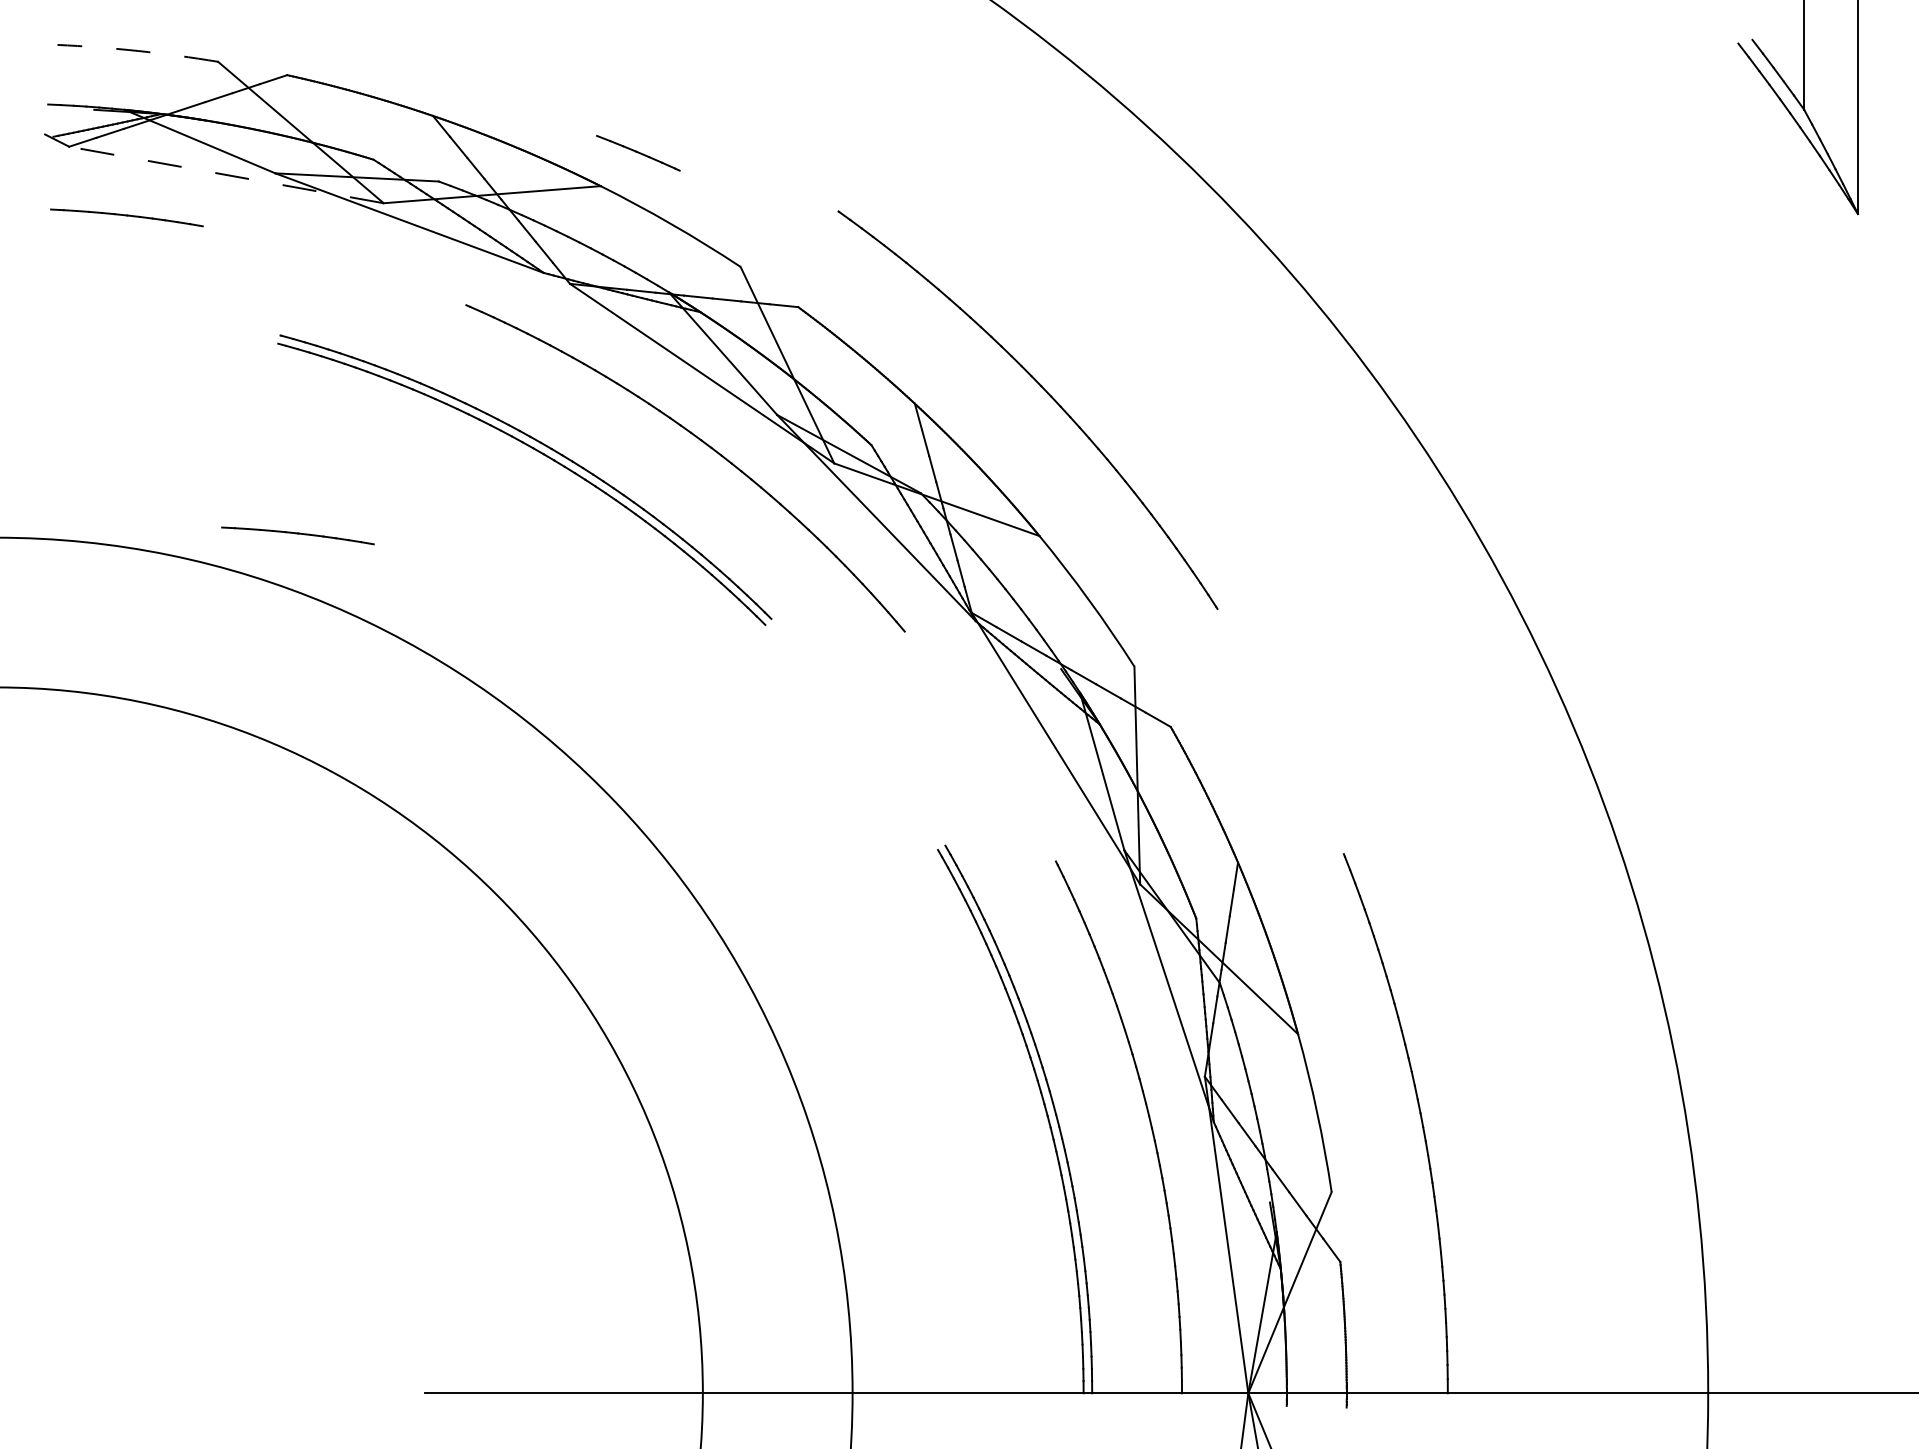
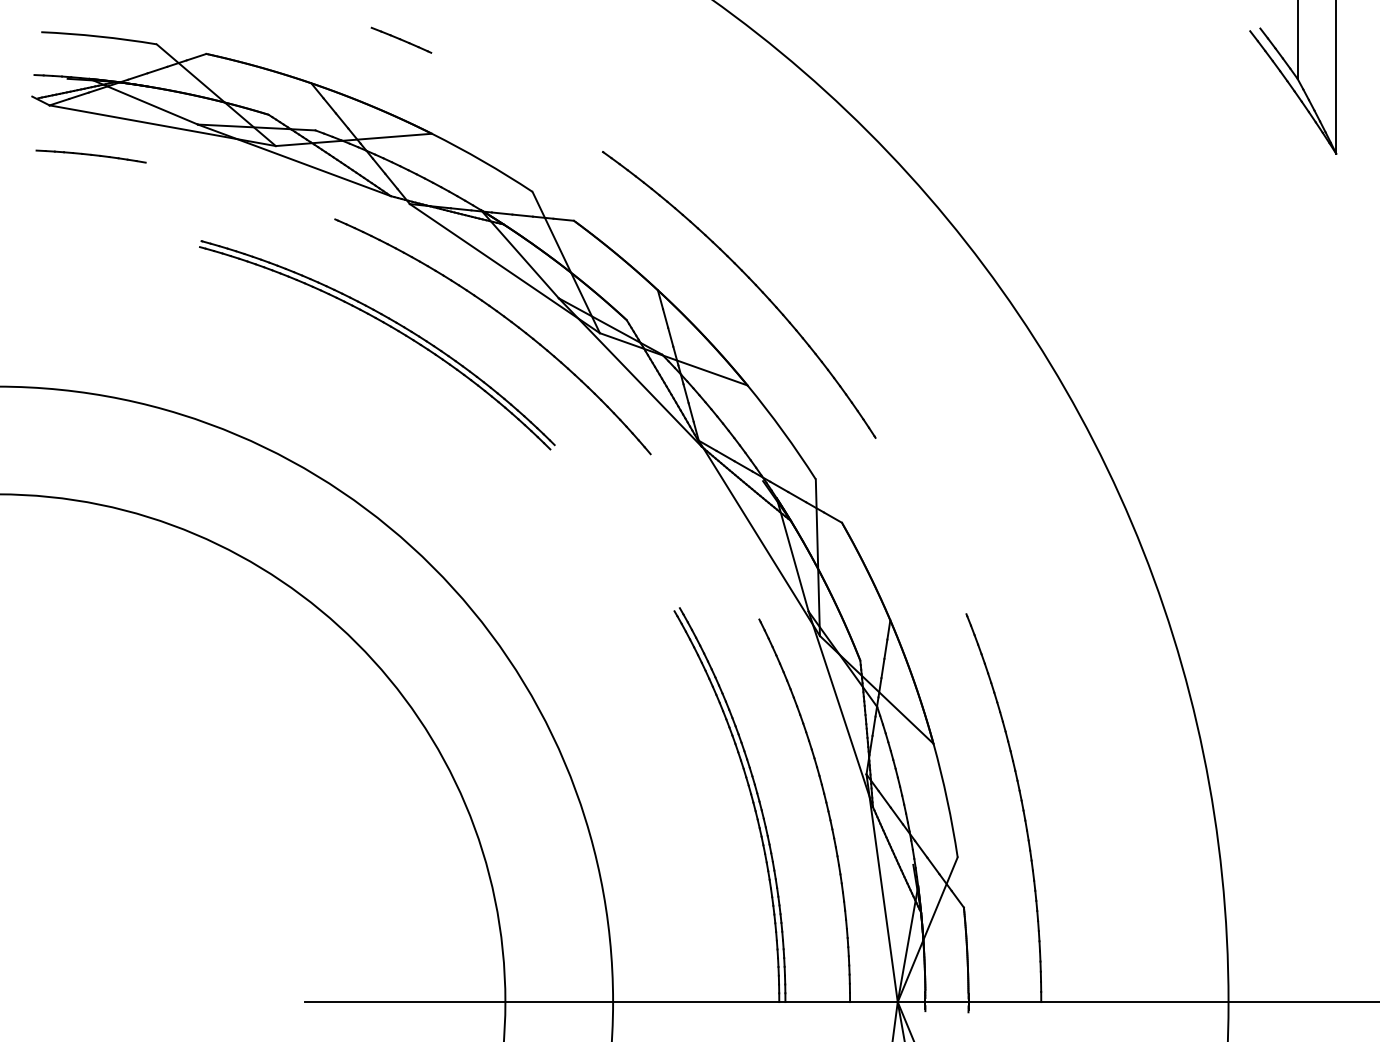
arc: (138, 50) -> (99, 36), dashed -> solid
line: (638, 152) -> (401, 39), moved
line: (226, 175) -> (162, 126), dashed -> solid
part: (297, 535) -> (213, 385), removed

